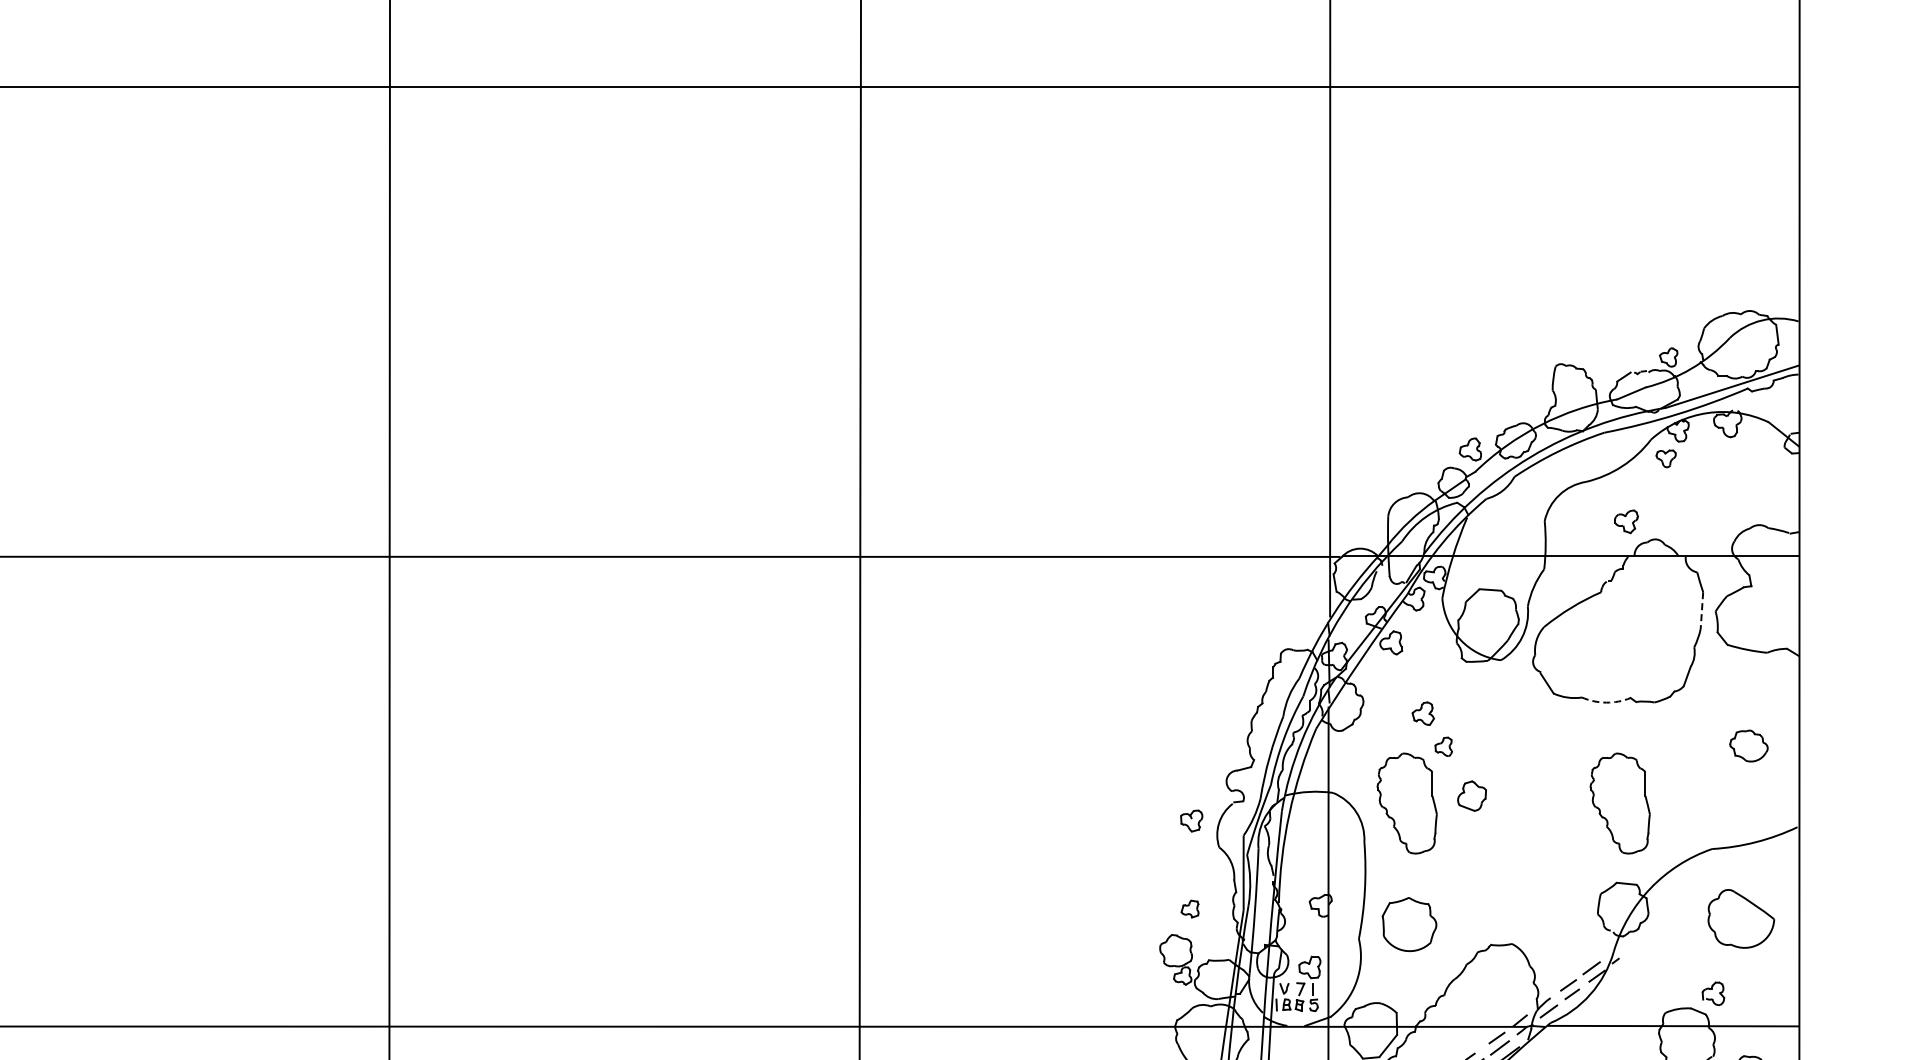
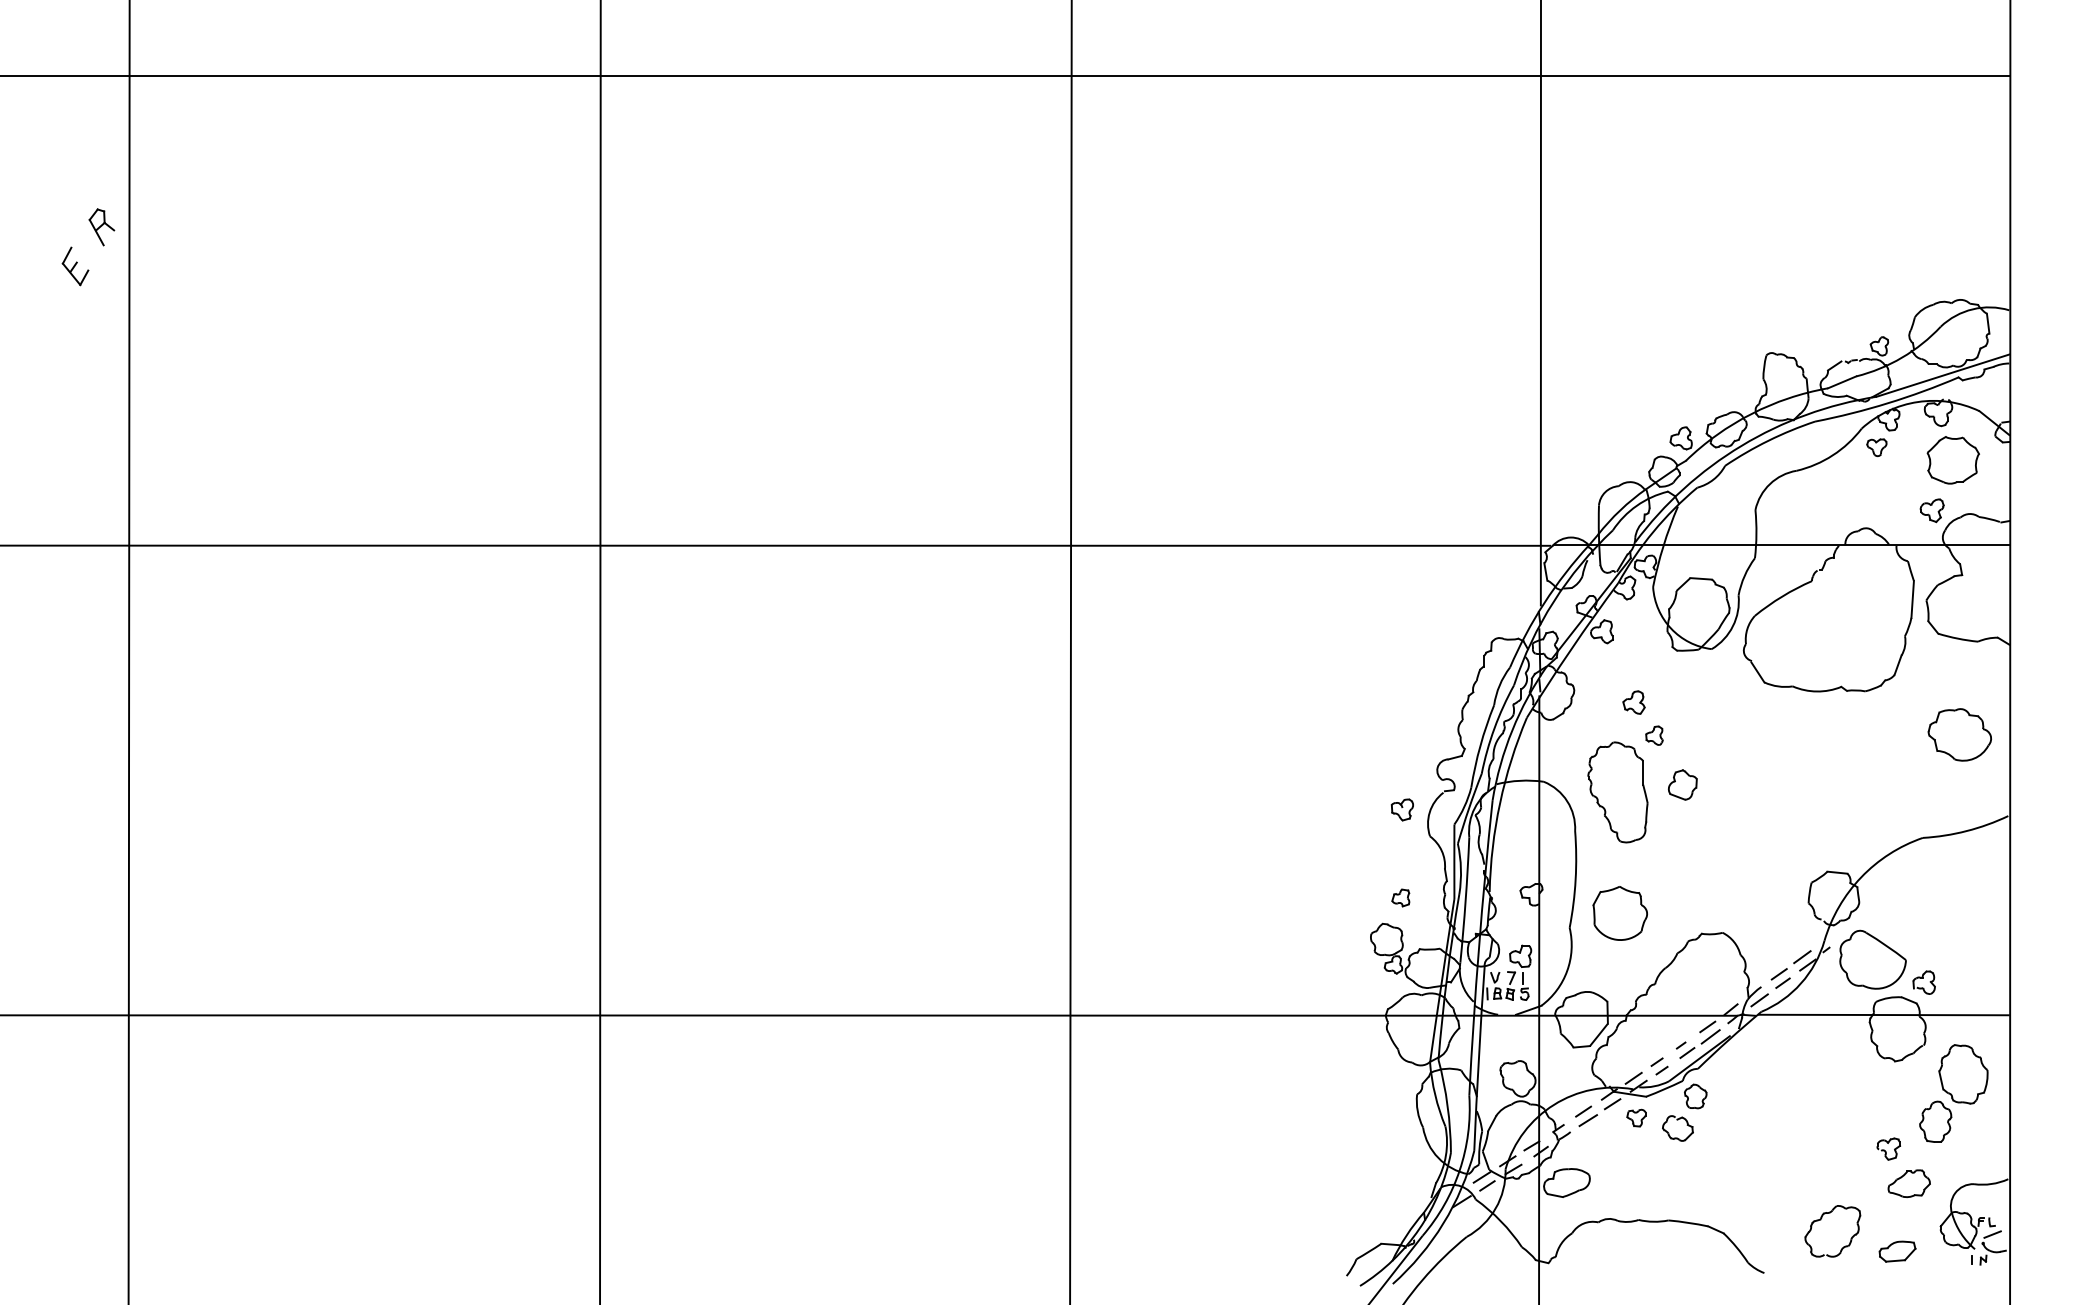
part: (1741, 471) -> (1952, 460), added
part: (1625, 521) -> (1931, 510), moved
line: (1701, 610) -> (1912, 599), dashed -> solid
arc: (1606, 702) -> (1817, 691), dashed -> solid
part: (1748, 745) -> (1959, 734), size x1.67
part: (1619, 803) -> (1830, 792), removed
part: (1740, 918) -> (1872, 959), moved

